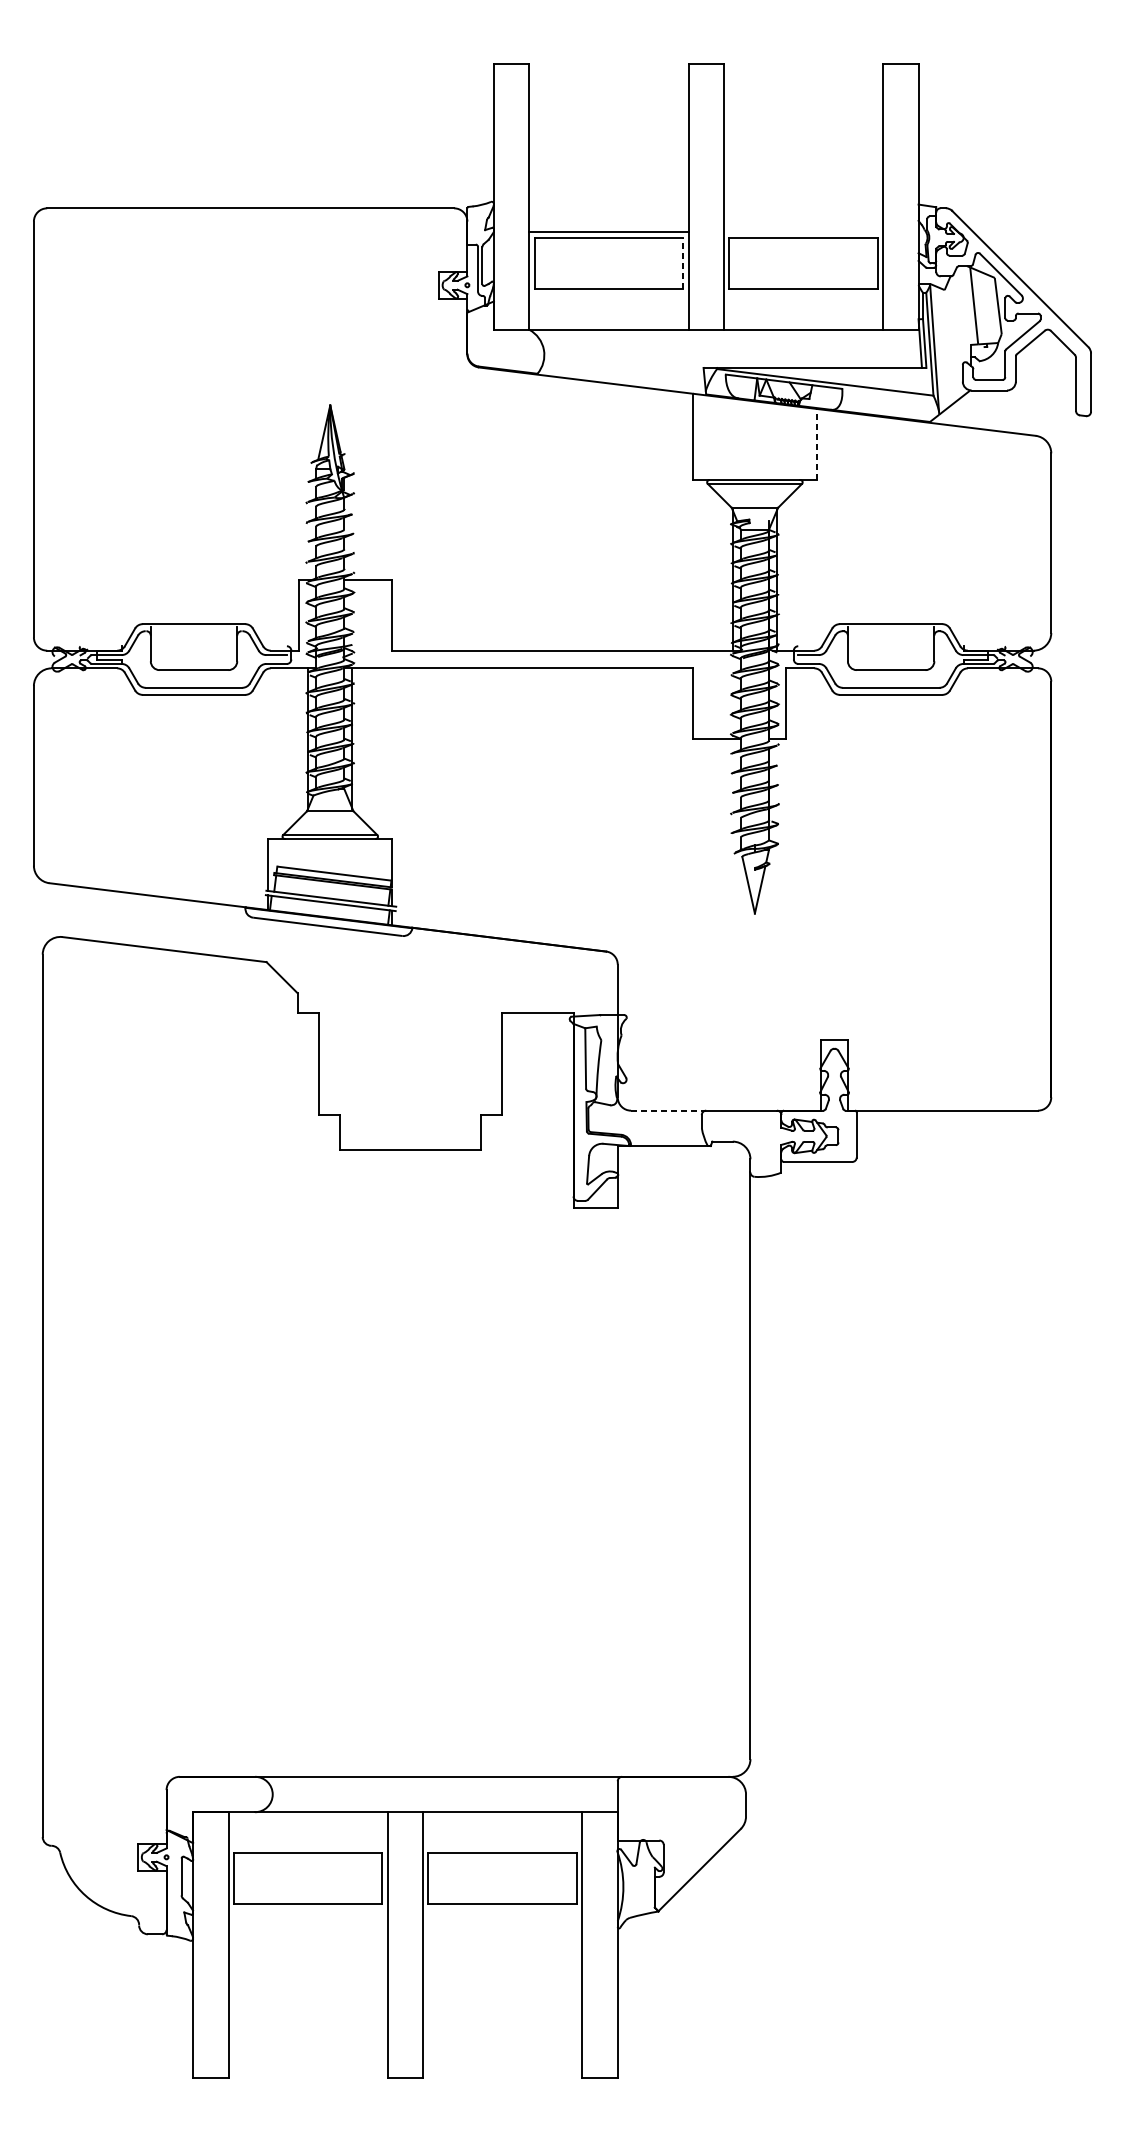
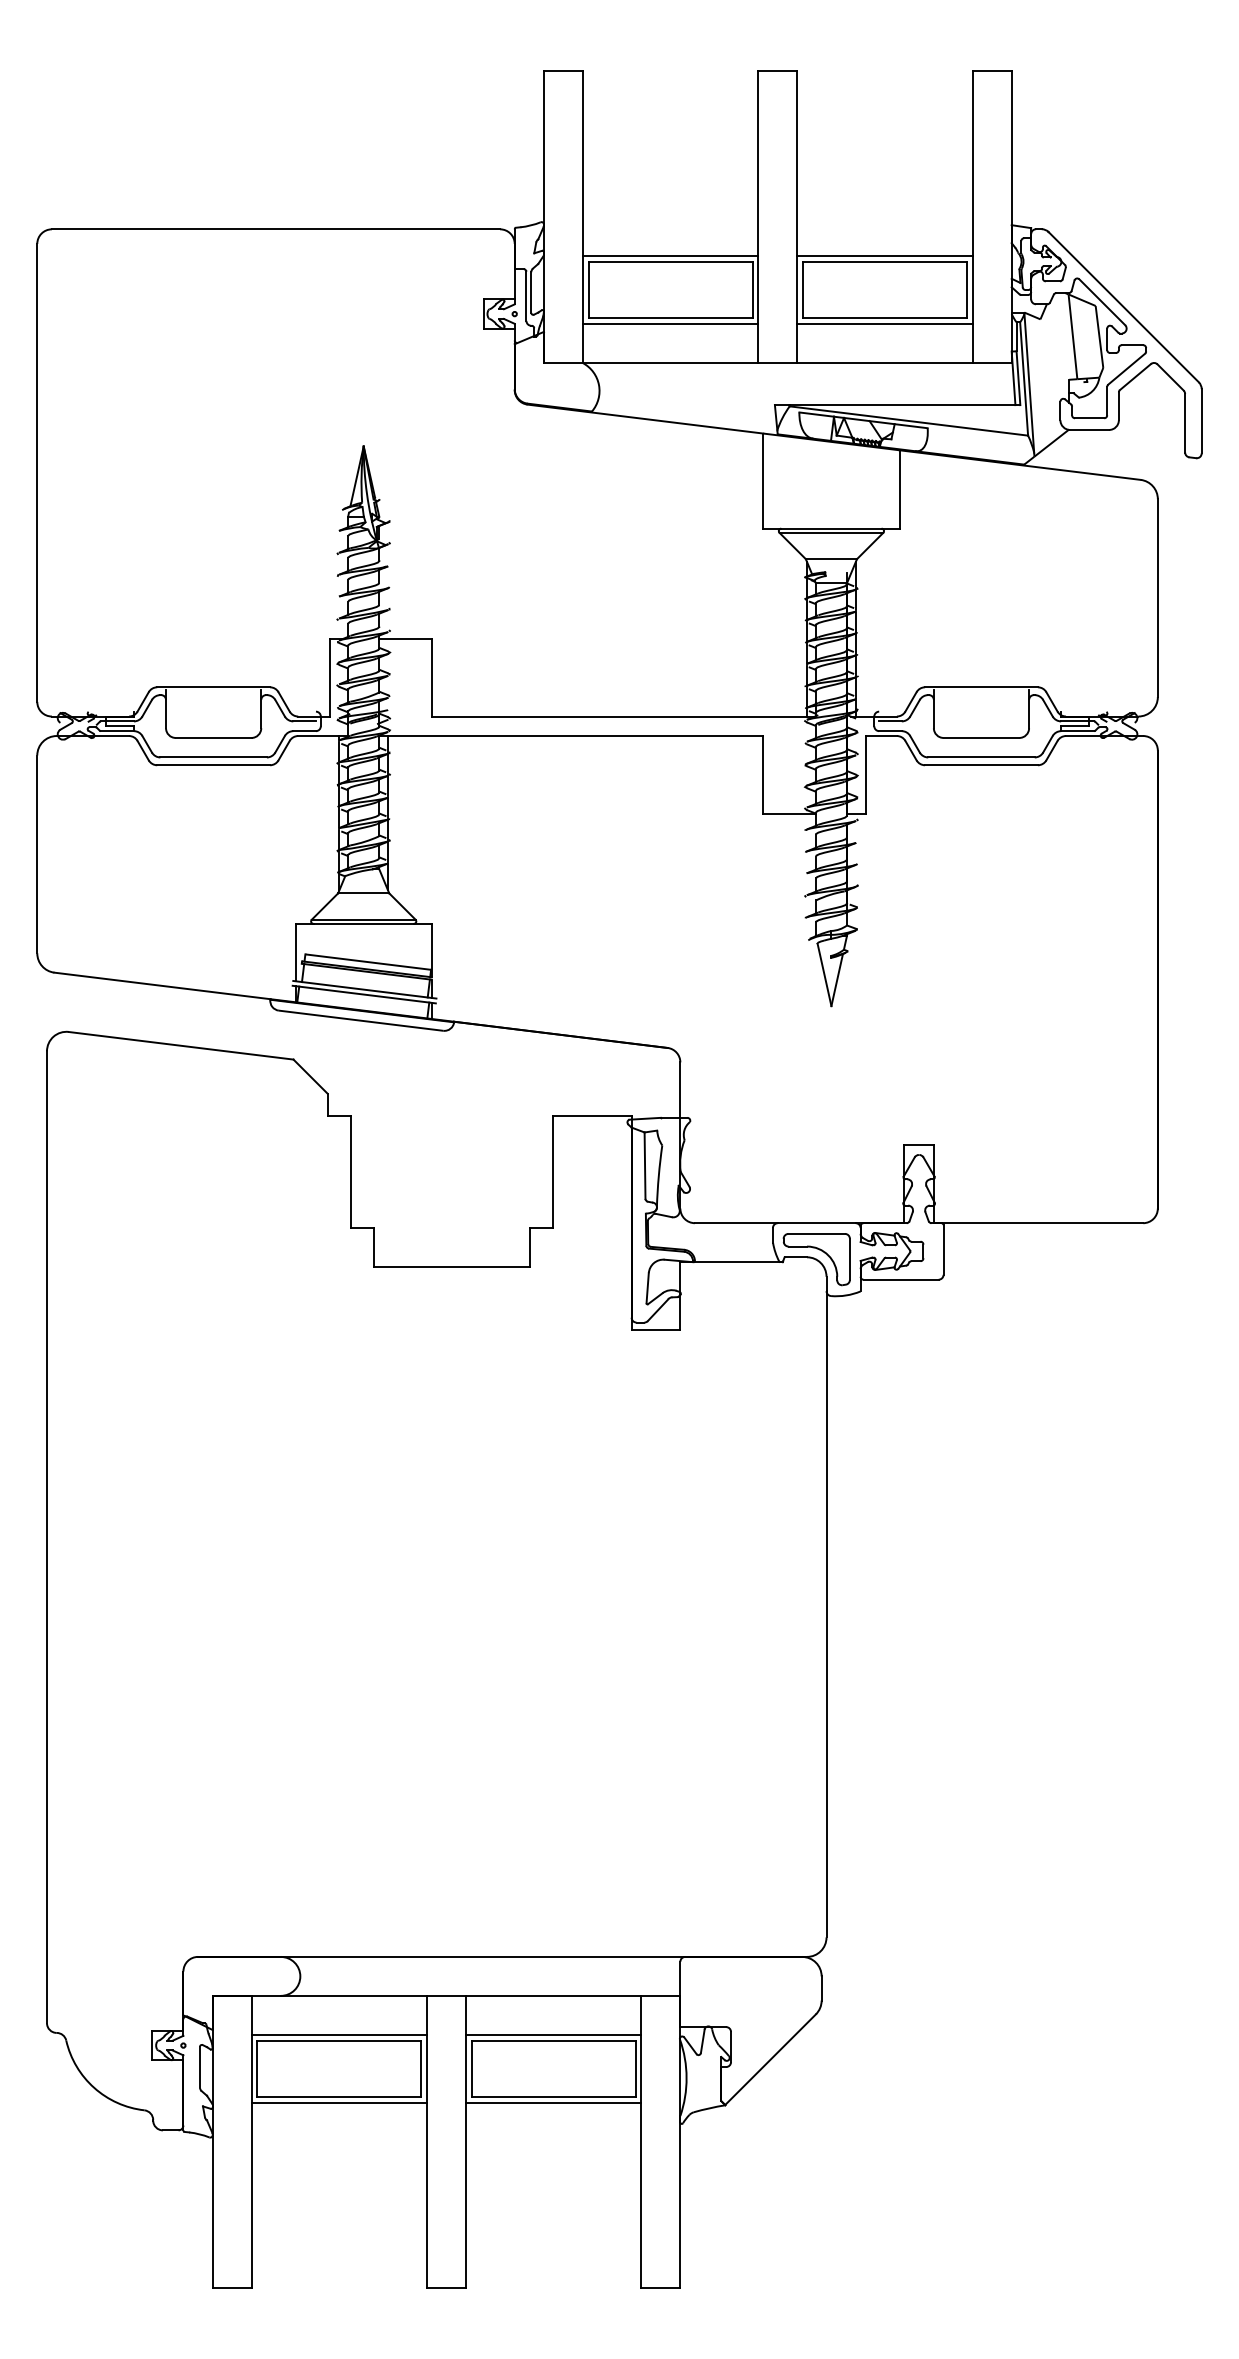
line: (803, 232) -> (884, 255), added
line: (683, 262) -> (752, 289), dashed -> solid
line: (608, 294) -> (670, 324), added
line: (803, 294) -> (884, 324), added
line: (816, 443) -> (899, 488), dashed -> solid
line: (668, 1110) -> (736, 1223), dashed -> solid
part: (745, 1136) -> (821, 1251), added
line: (308, 1847) -> (339, 2034), added
line: (502, 1847) -> (553, 2034), added
line: (308, 1909) -> (339, 2103), added
line: (502, 1909) -> (553, 2103), added

